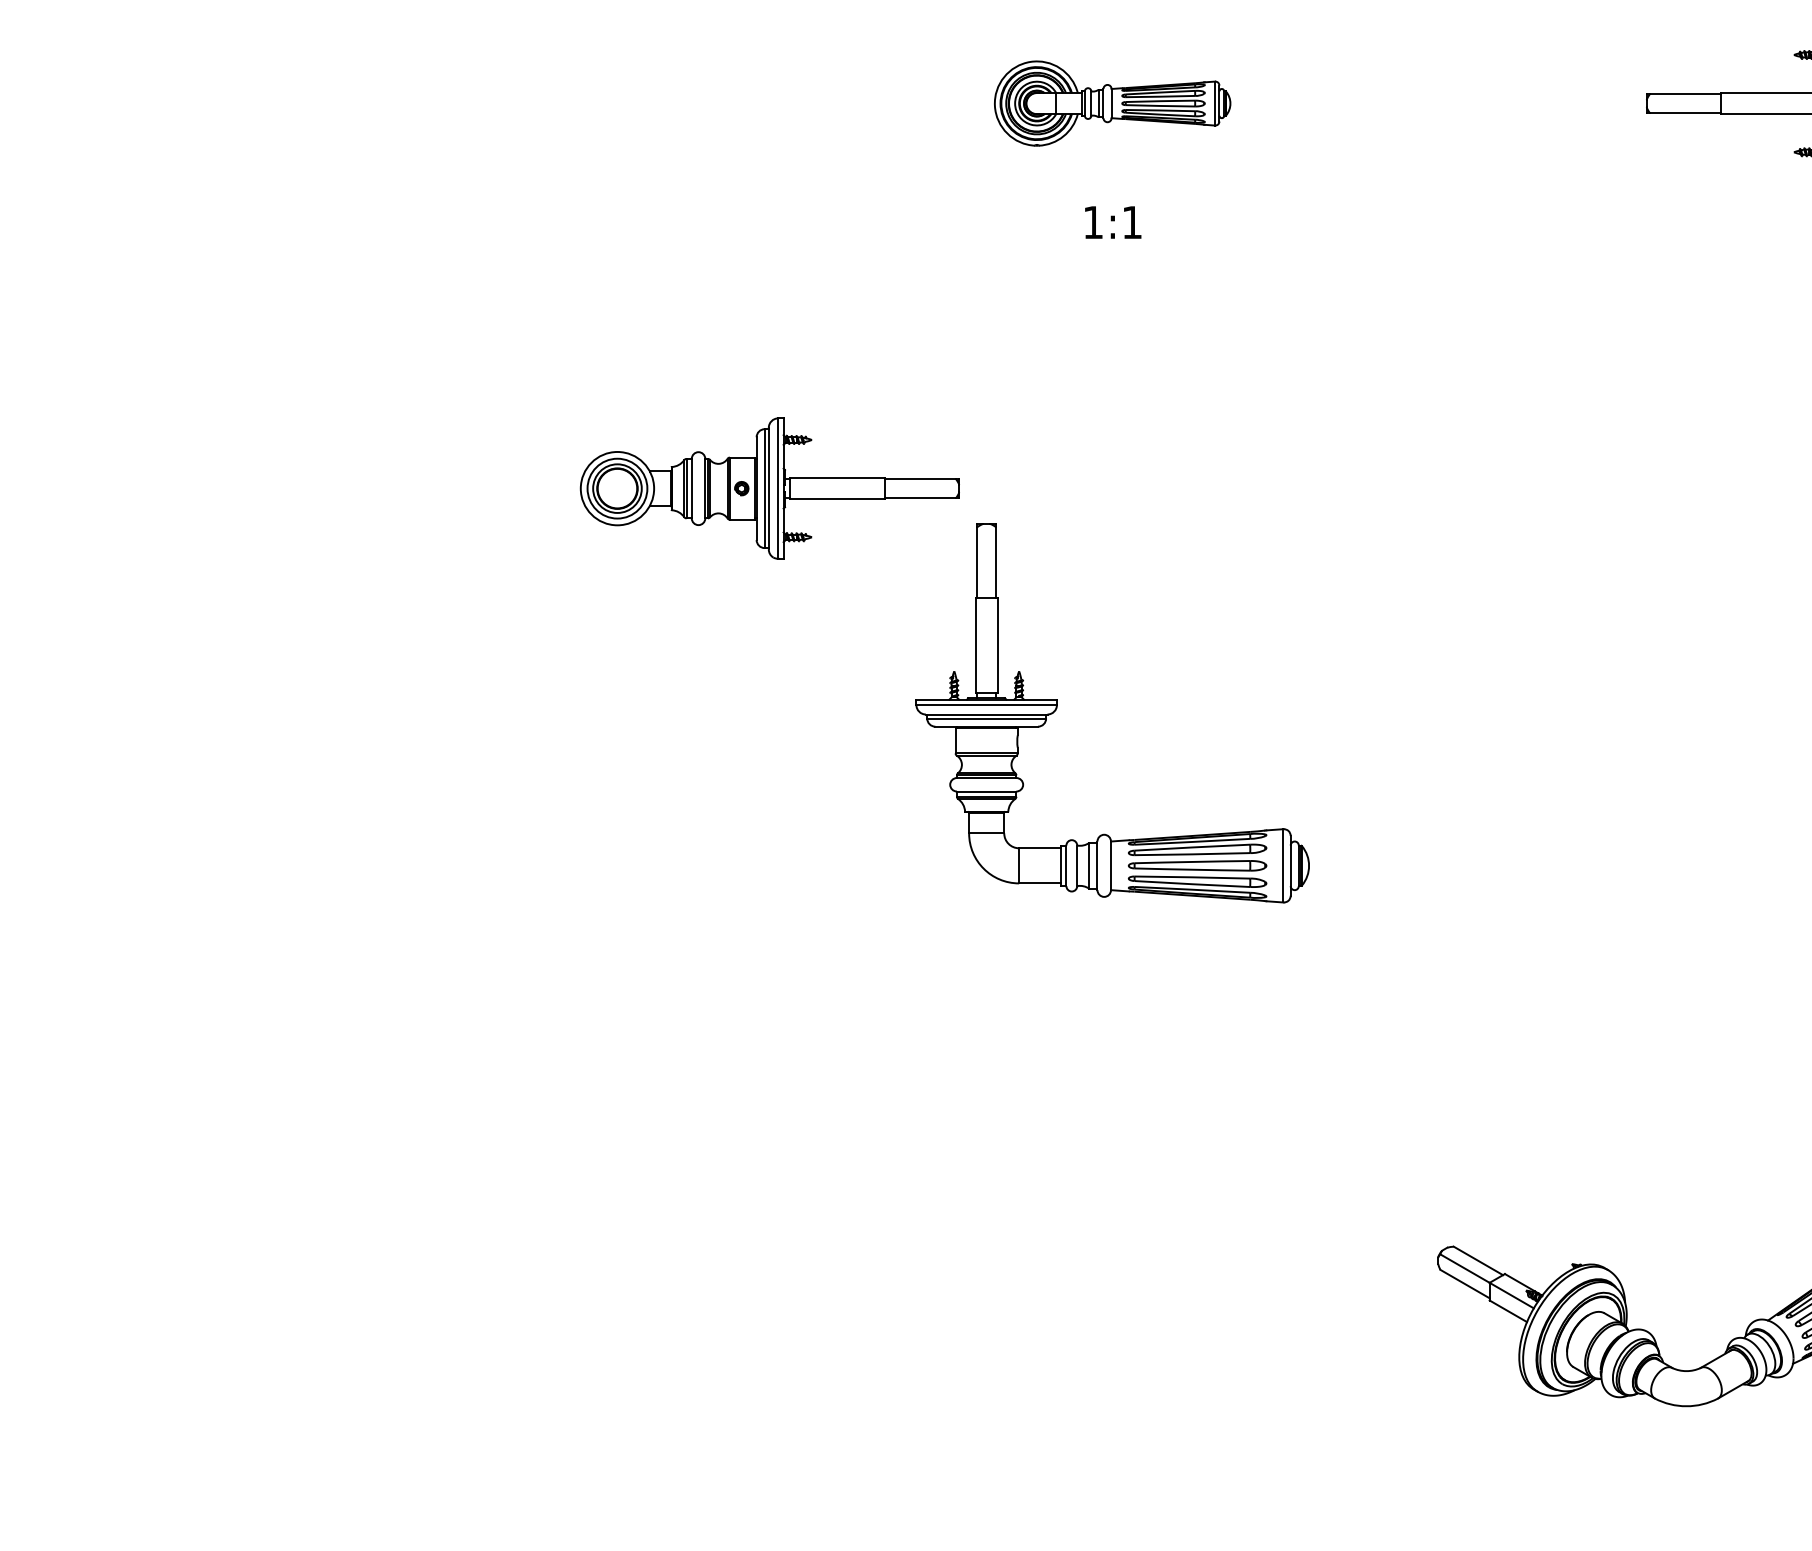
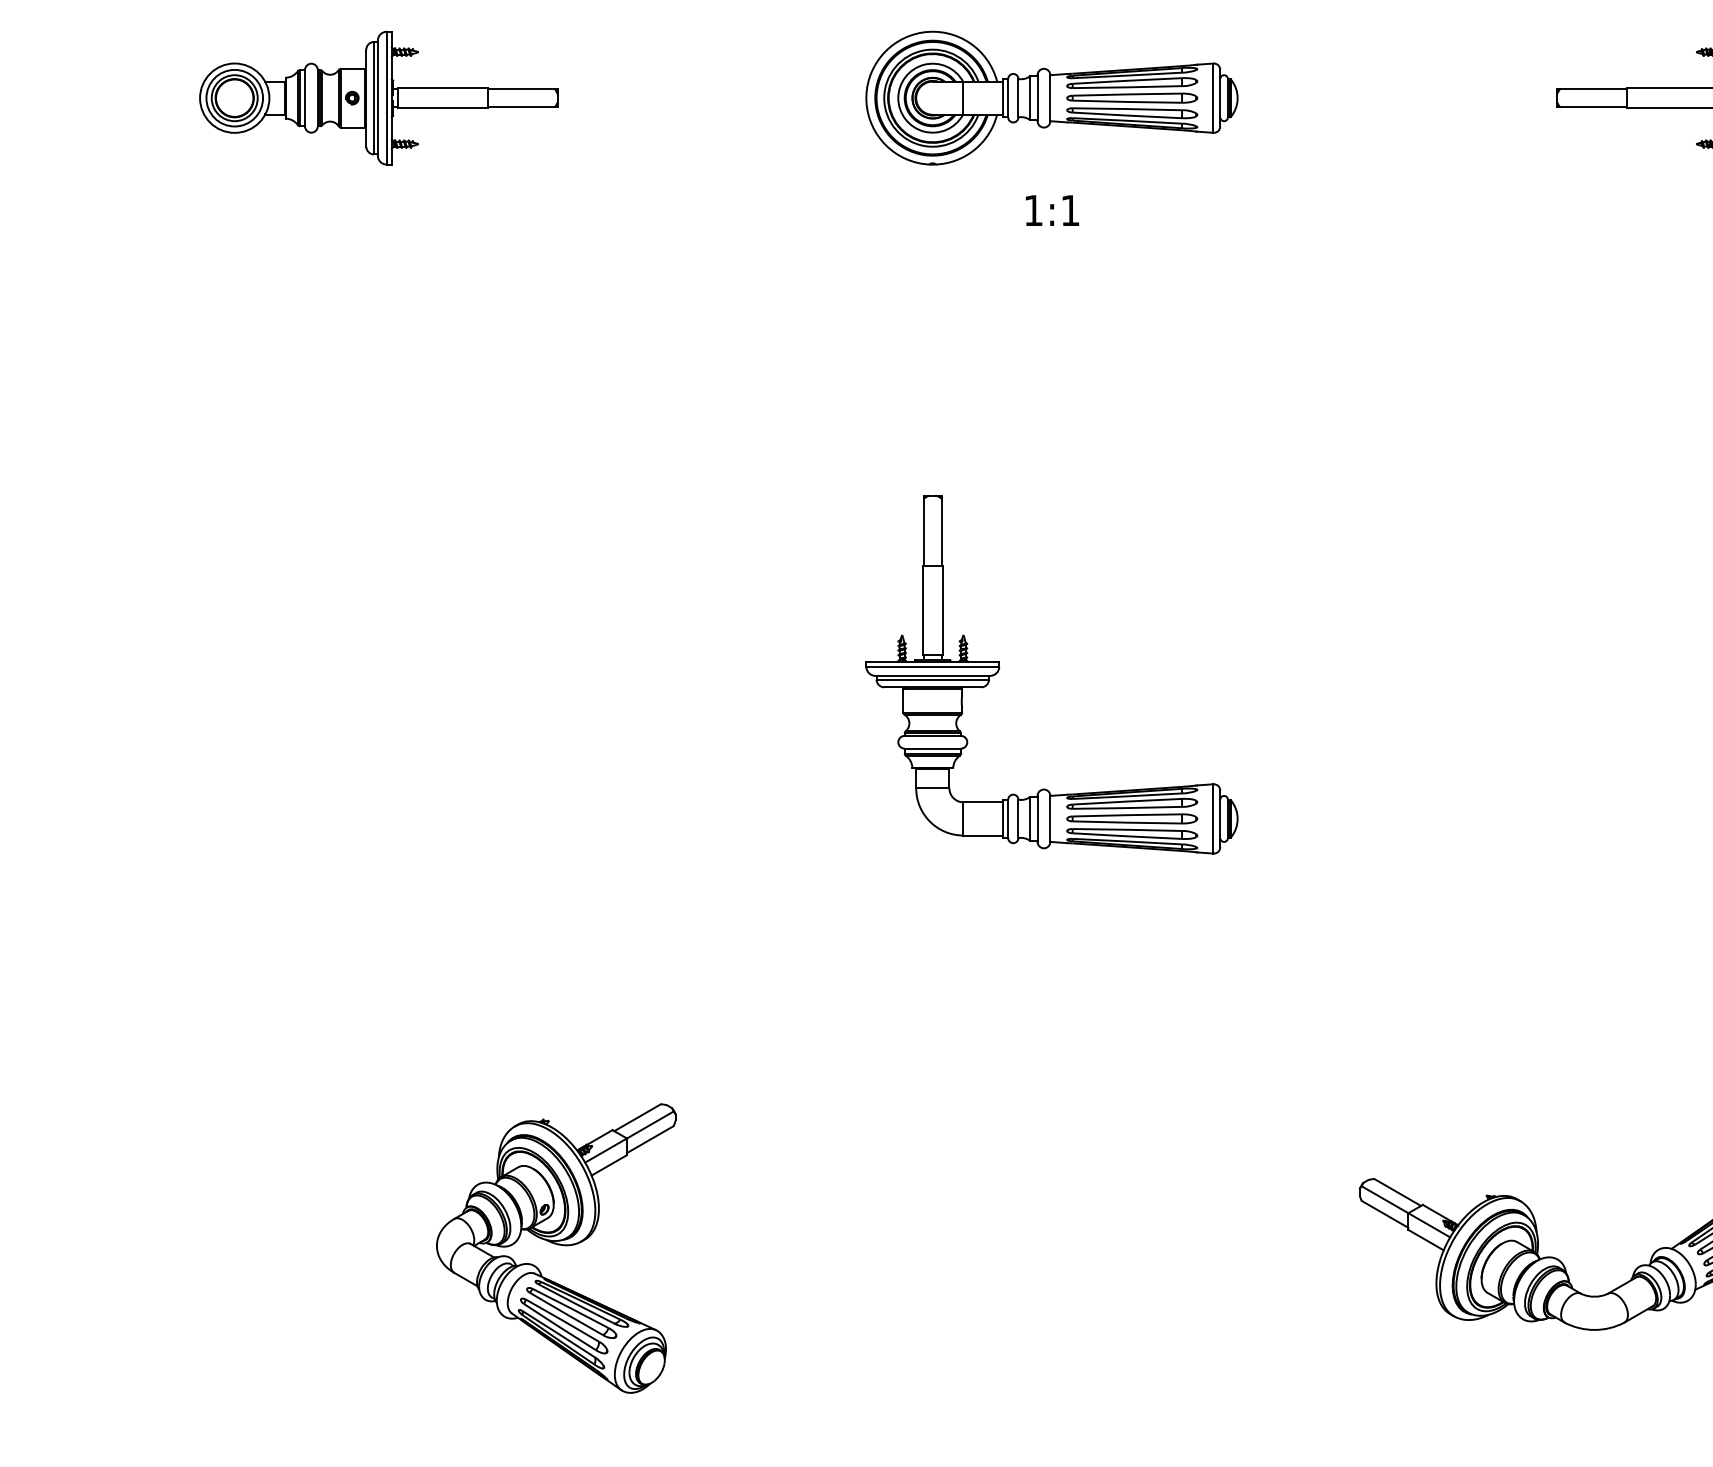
part: (1112, 103) -> (1051, 98), size x1.67
part: (769, 488) -> (378, 98), moved
part: (588, 1319) -> (556, 1247), added

